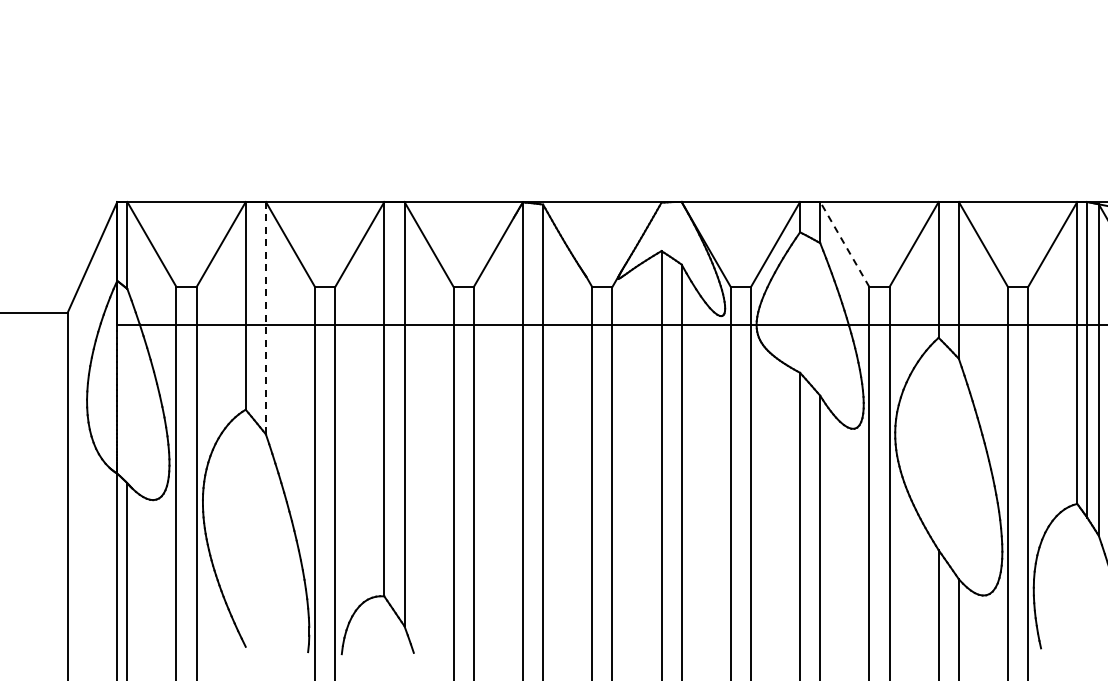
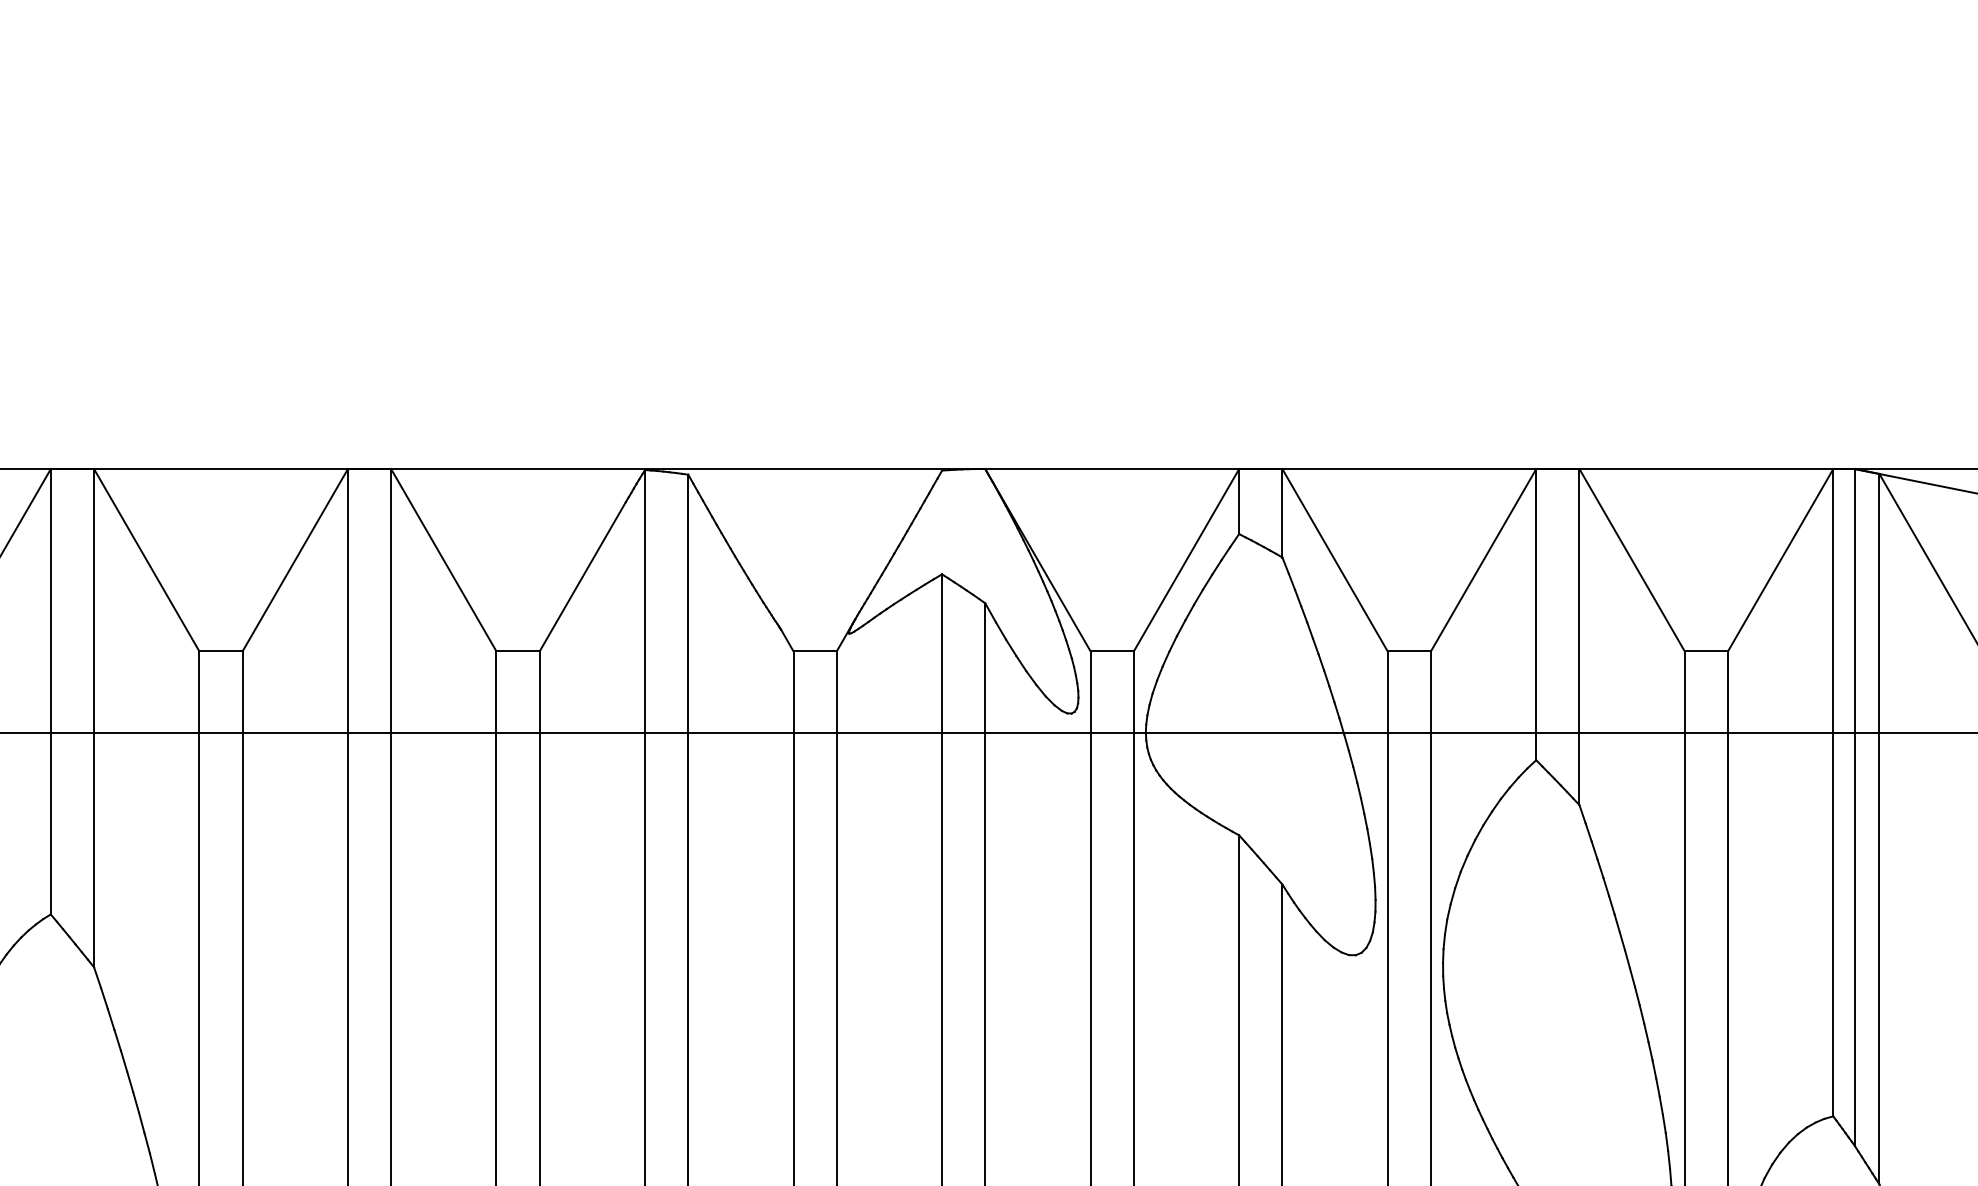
line: (844, 244) -> (1334, 560), dashed -> solid
line: (265, 317) -> (93, 716), dashed -> solid

